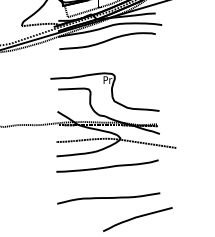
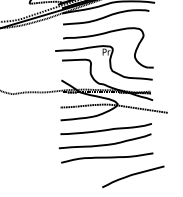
part: (105, 60) -> (104, 34), added
curve: (108, 182) -> (107, 143), added

